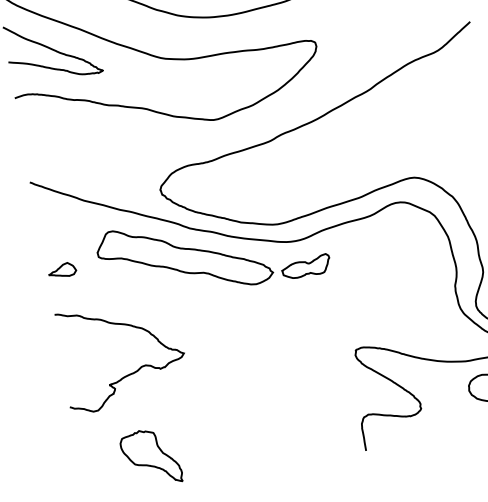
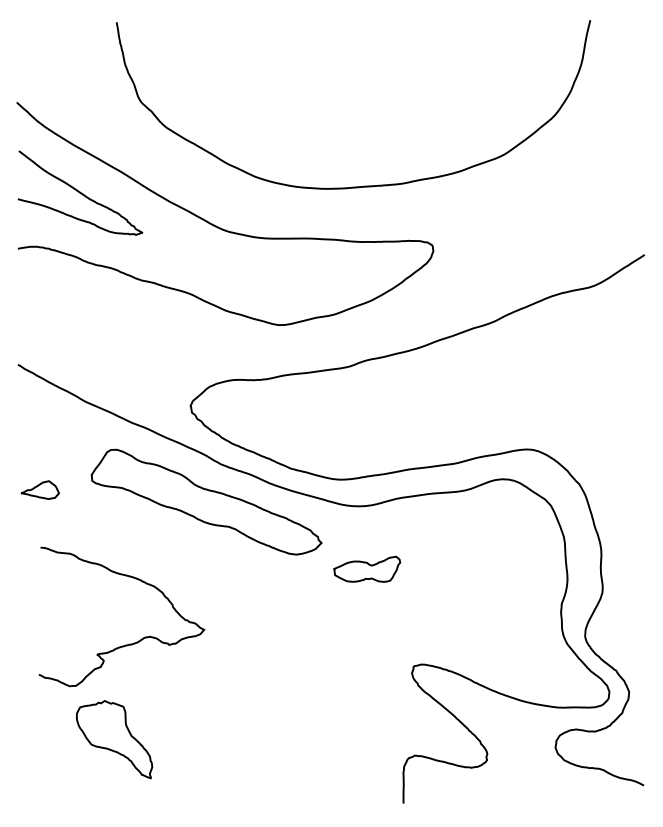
part: (306, 266) -> (367, 568), moved
curve: (131, 372) -> (129, 643), moved
part: (151, 457) -> (114, 739), moved

